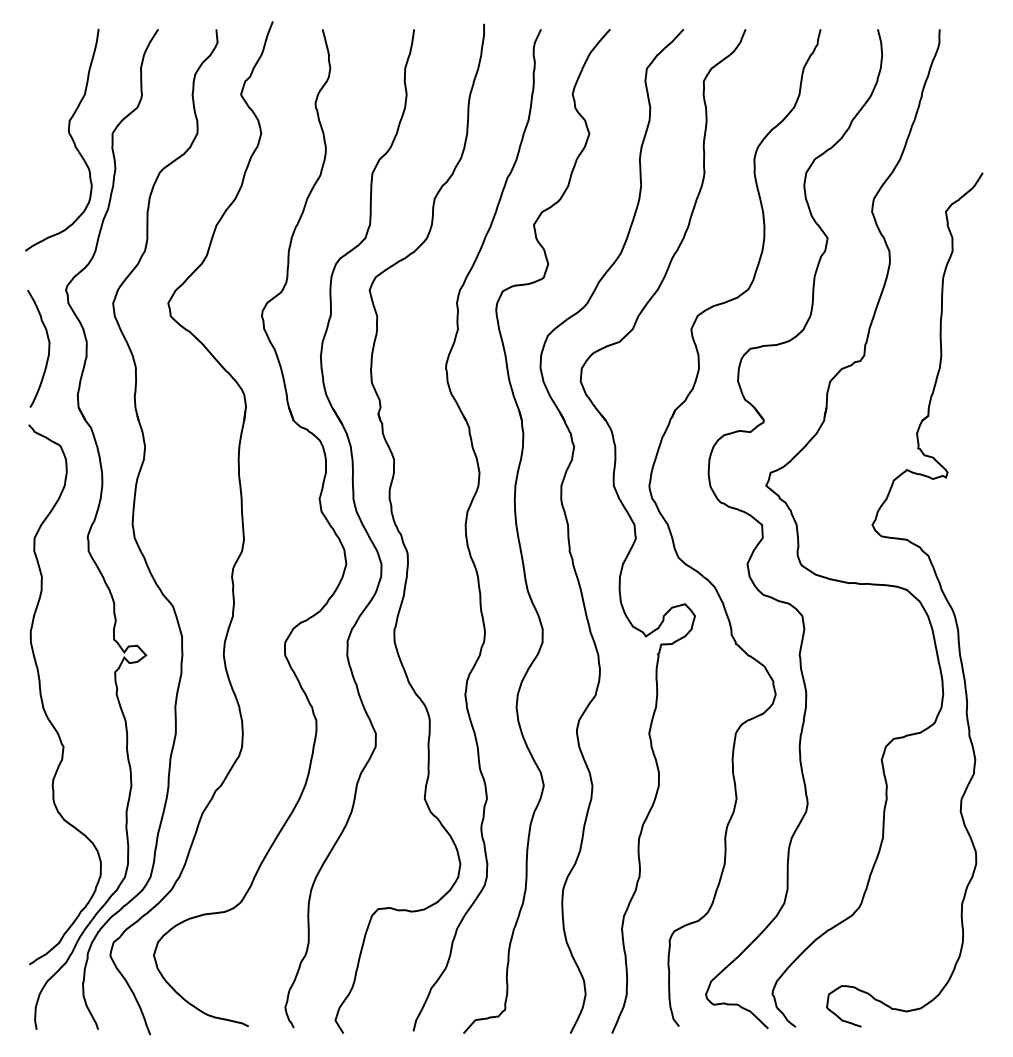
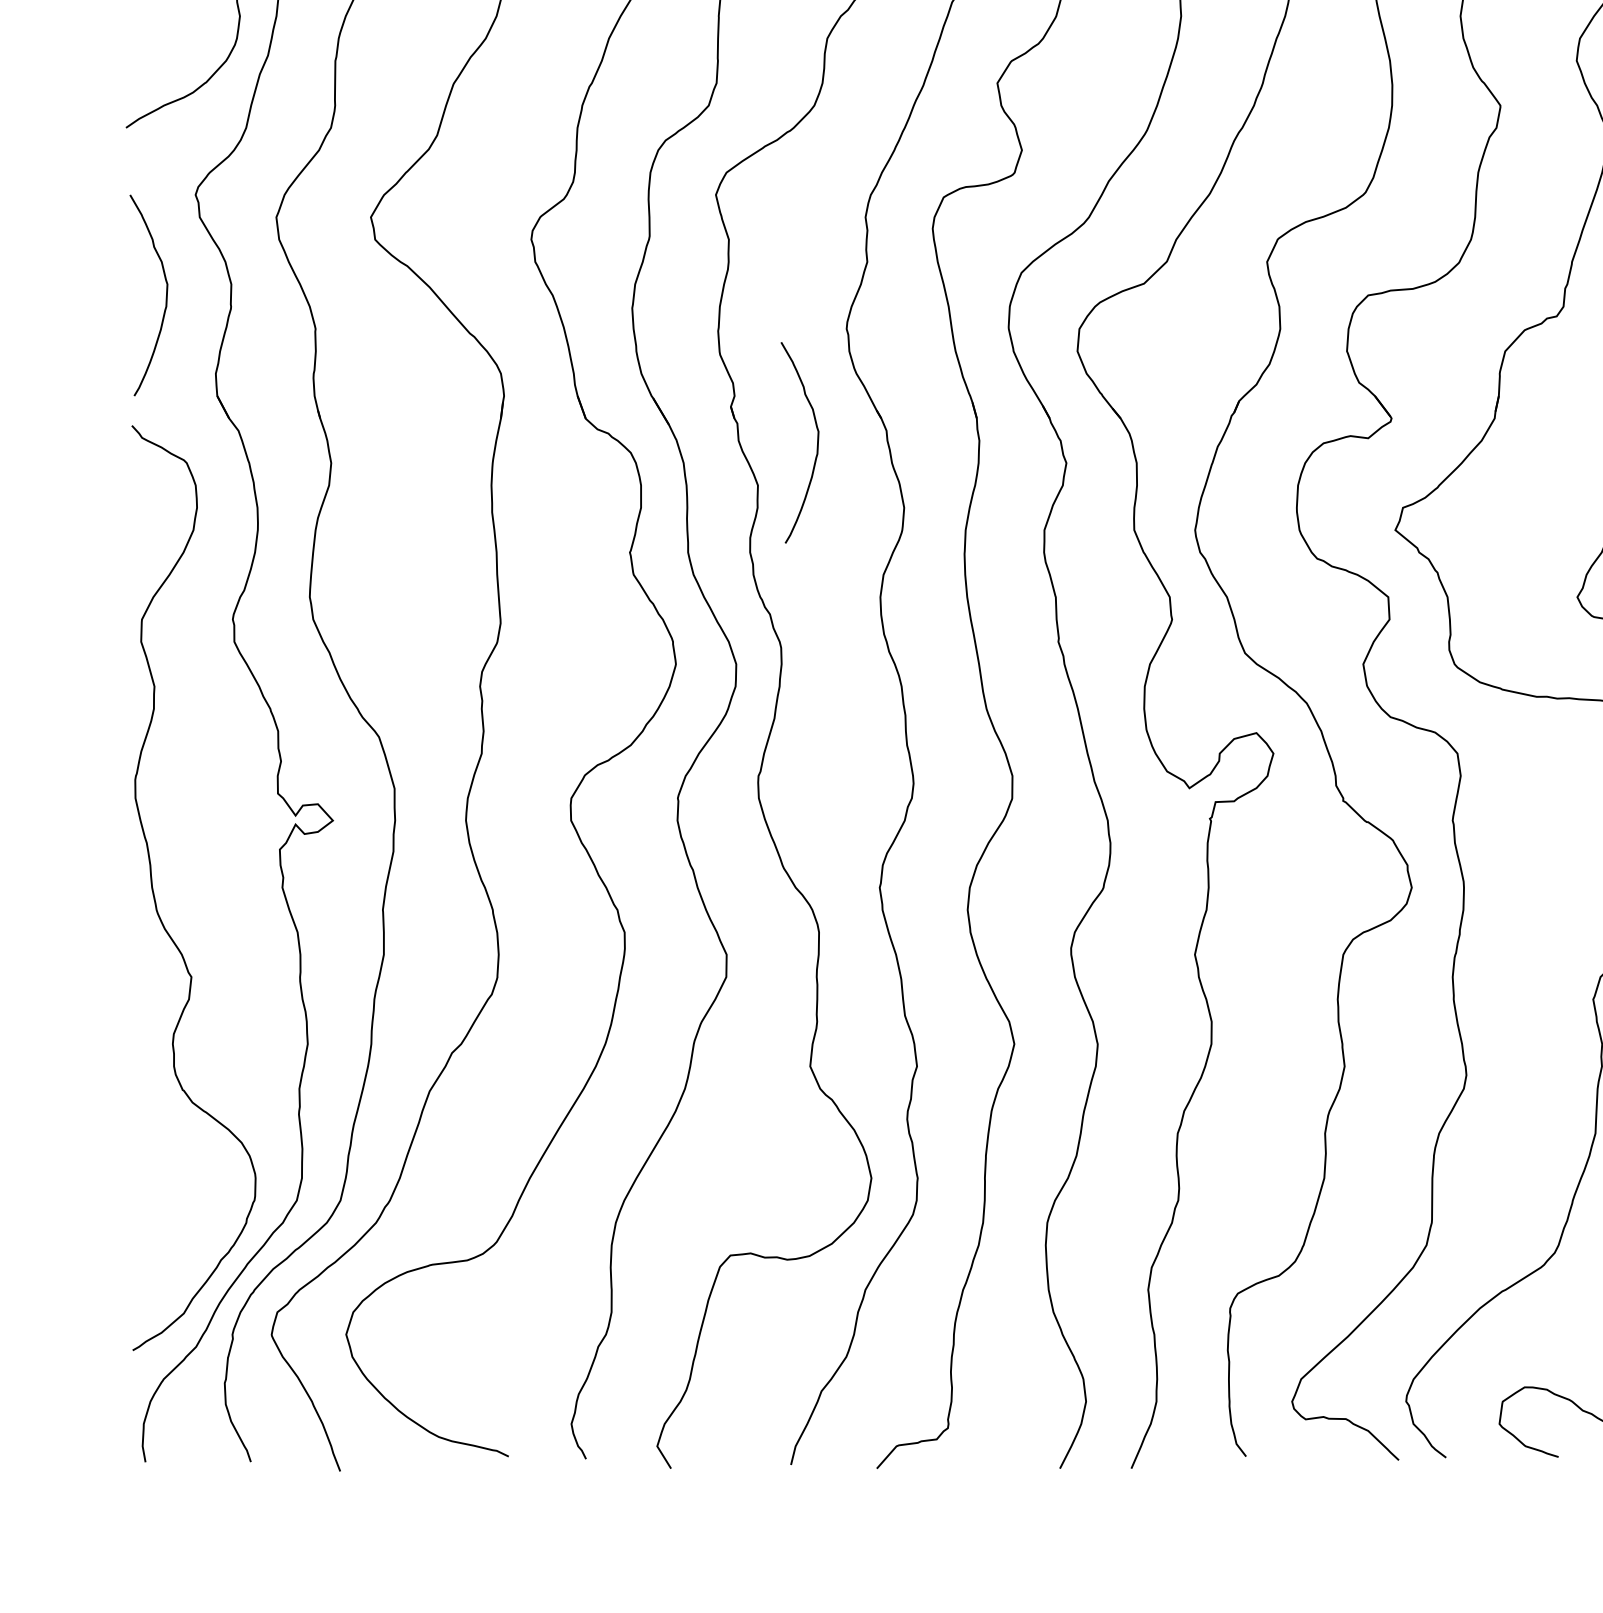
curve: (428, 434) -> (816, 442), added

